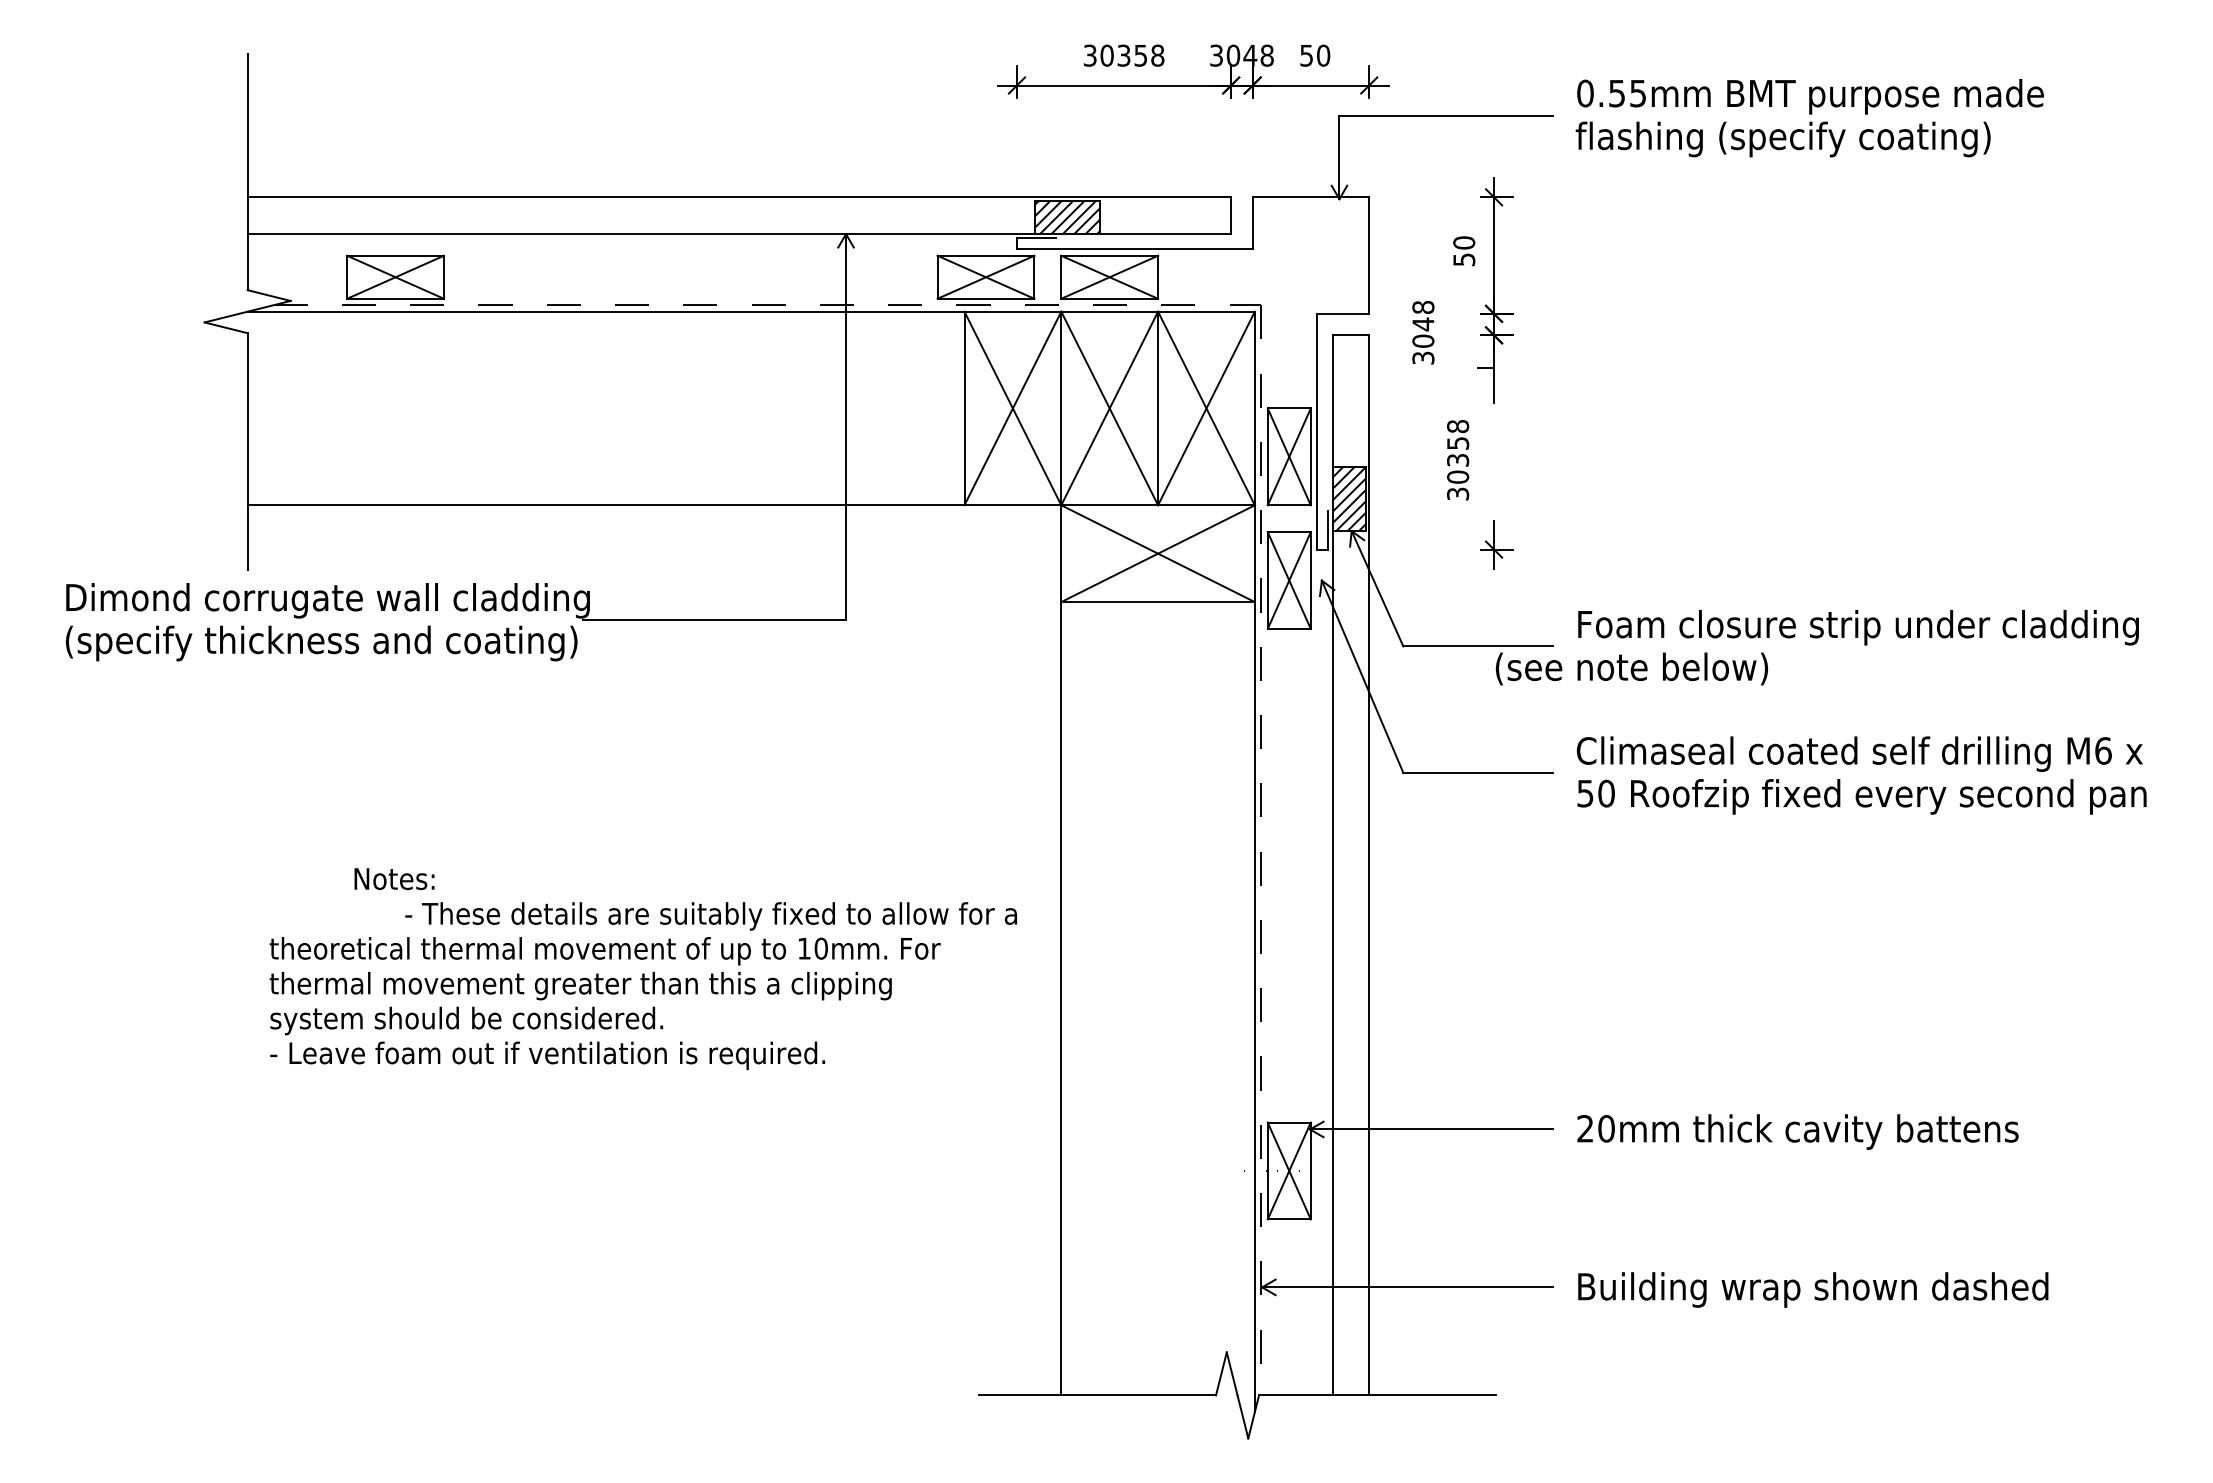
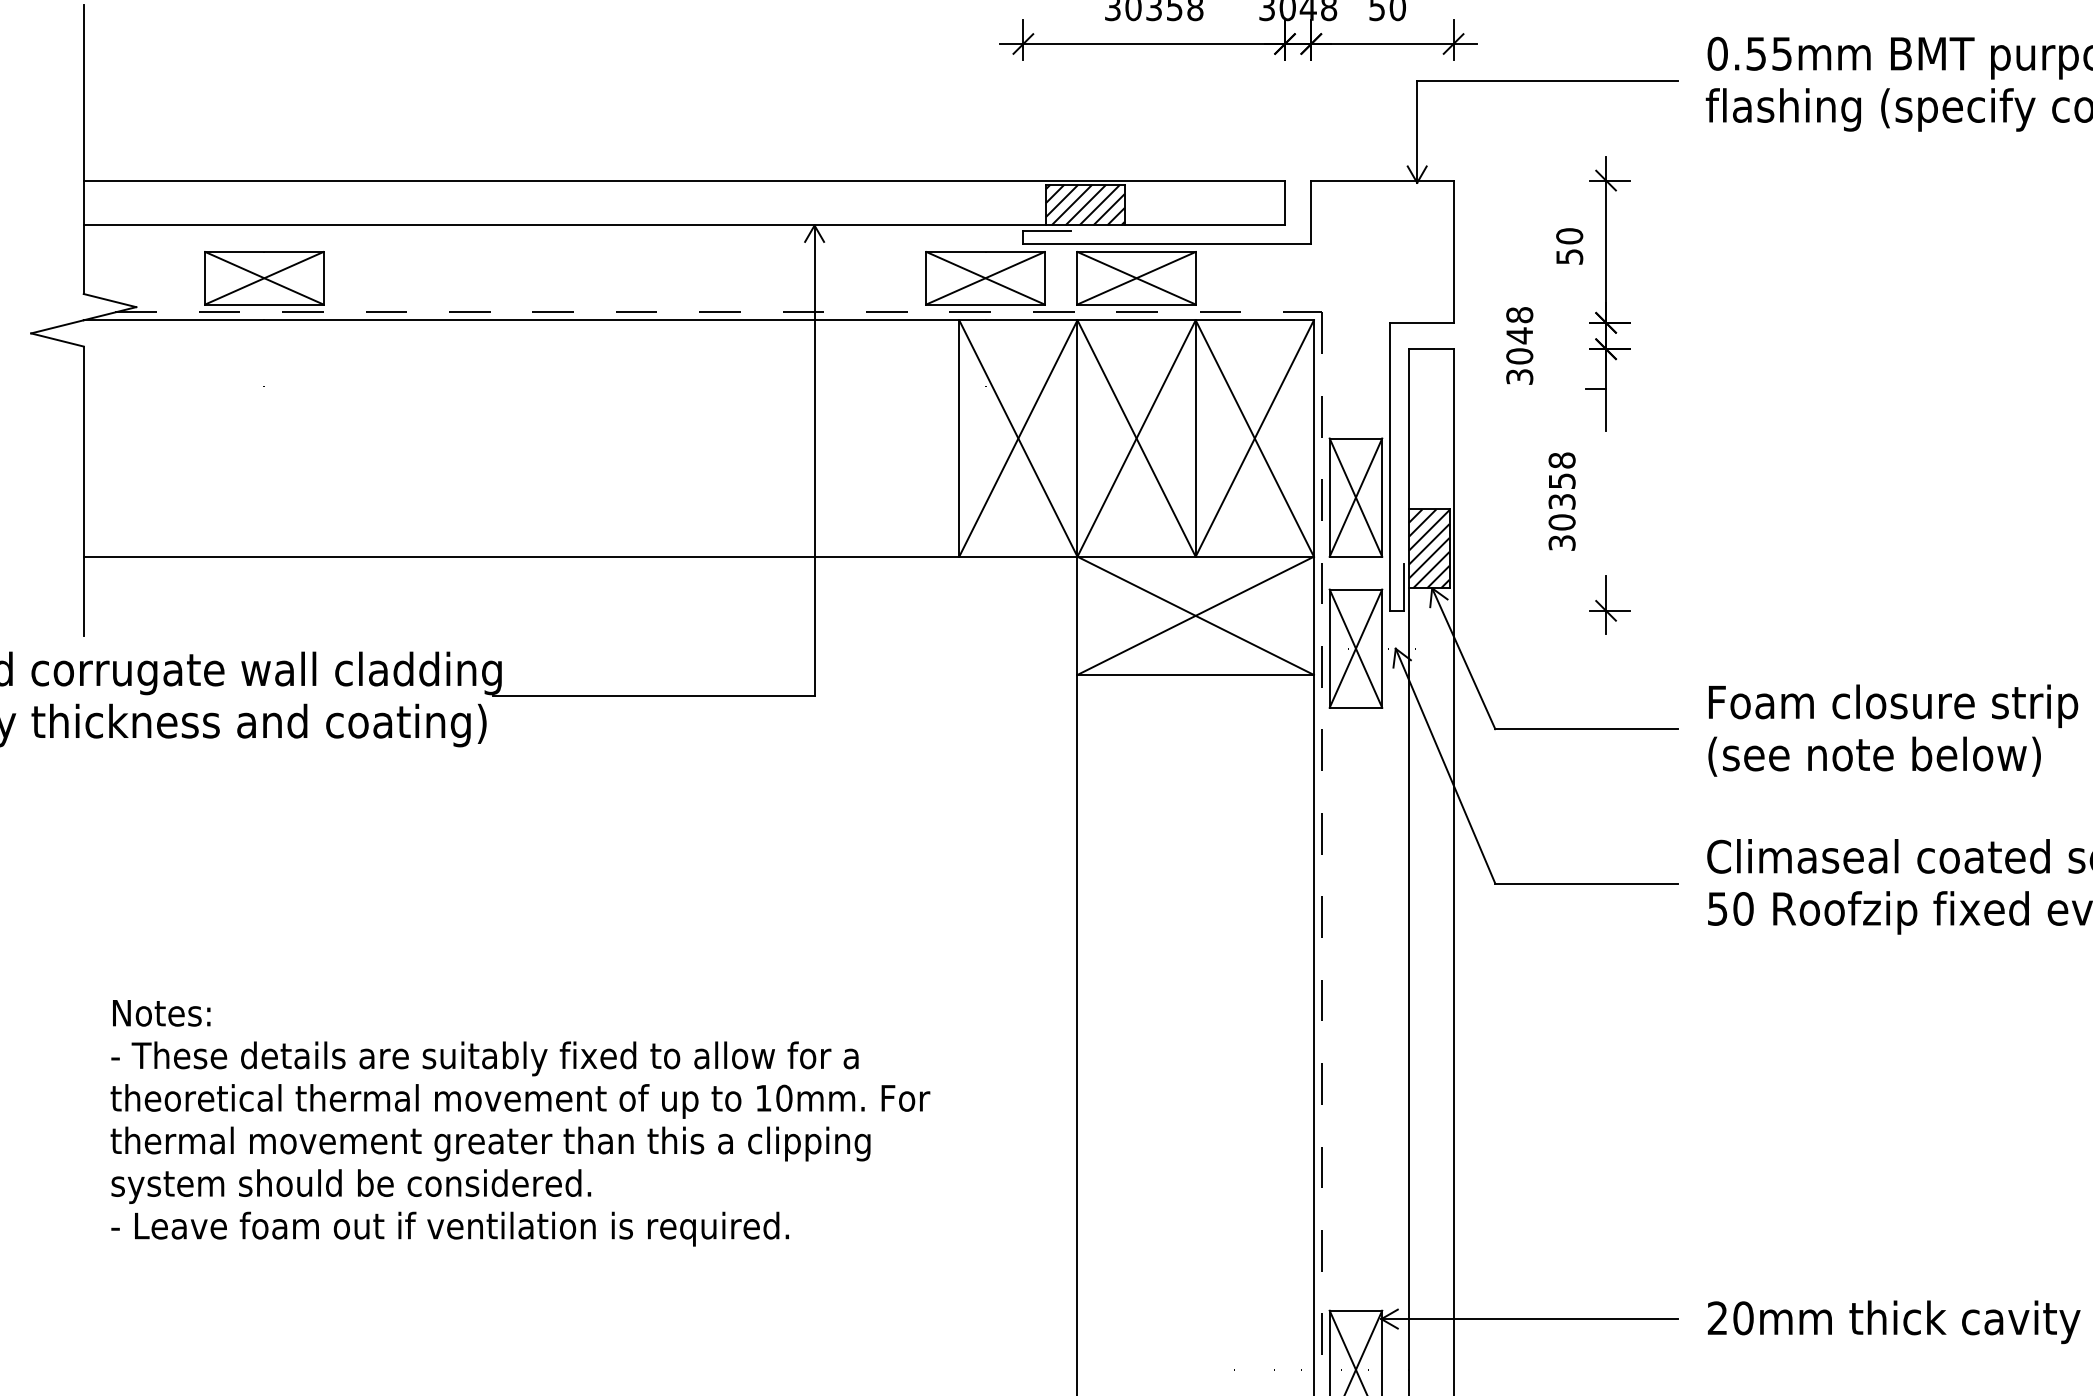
text: (1631, 668) -> (1874, 756), moved
text: (394, 879) -> (161, 1013), moved
text: (710, 916) -> (484, 1058), moved

